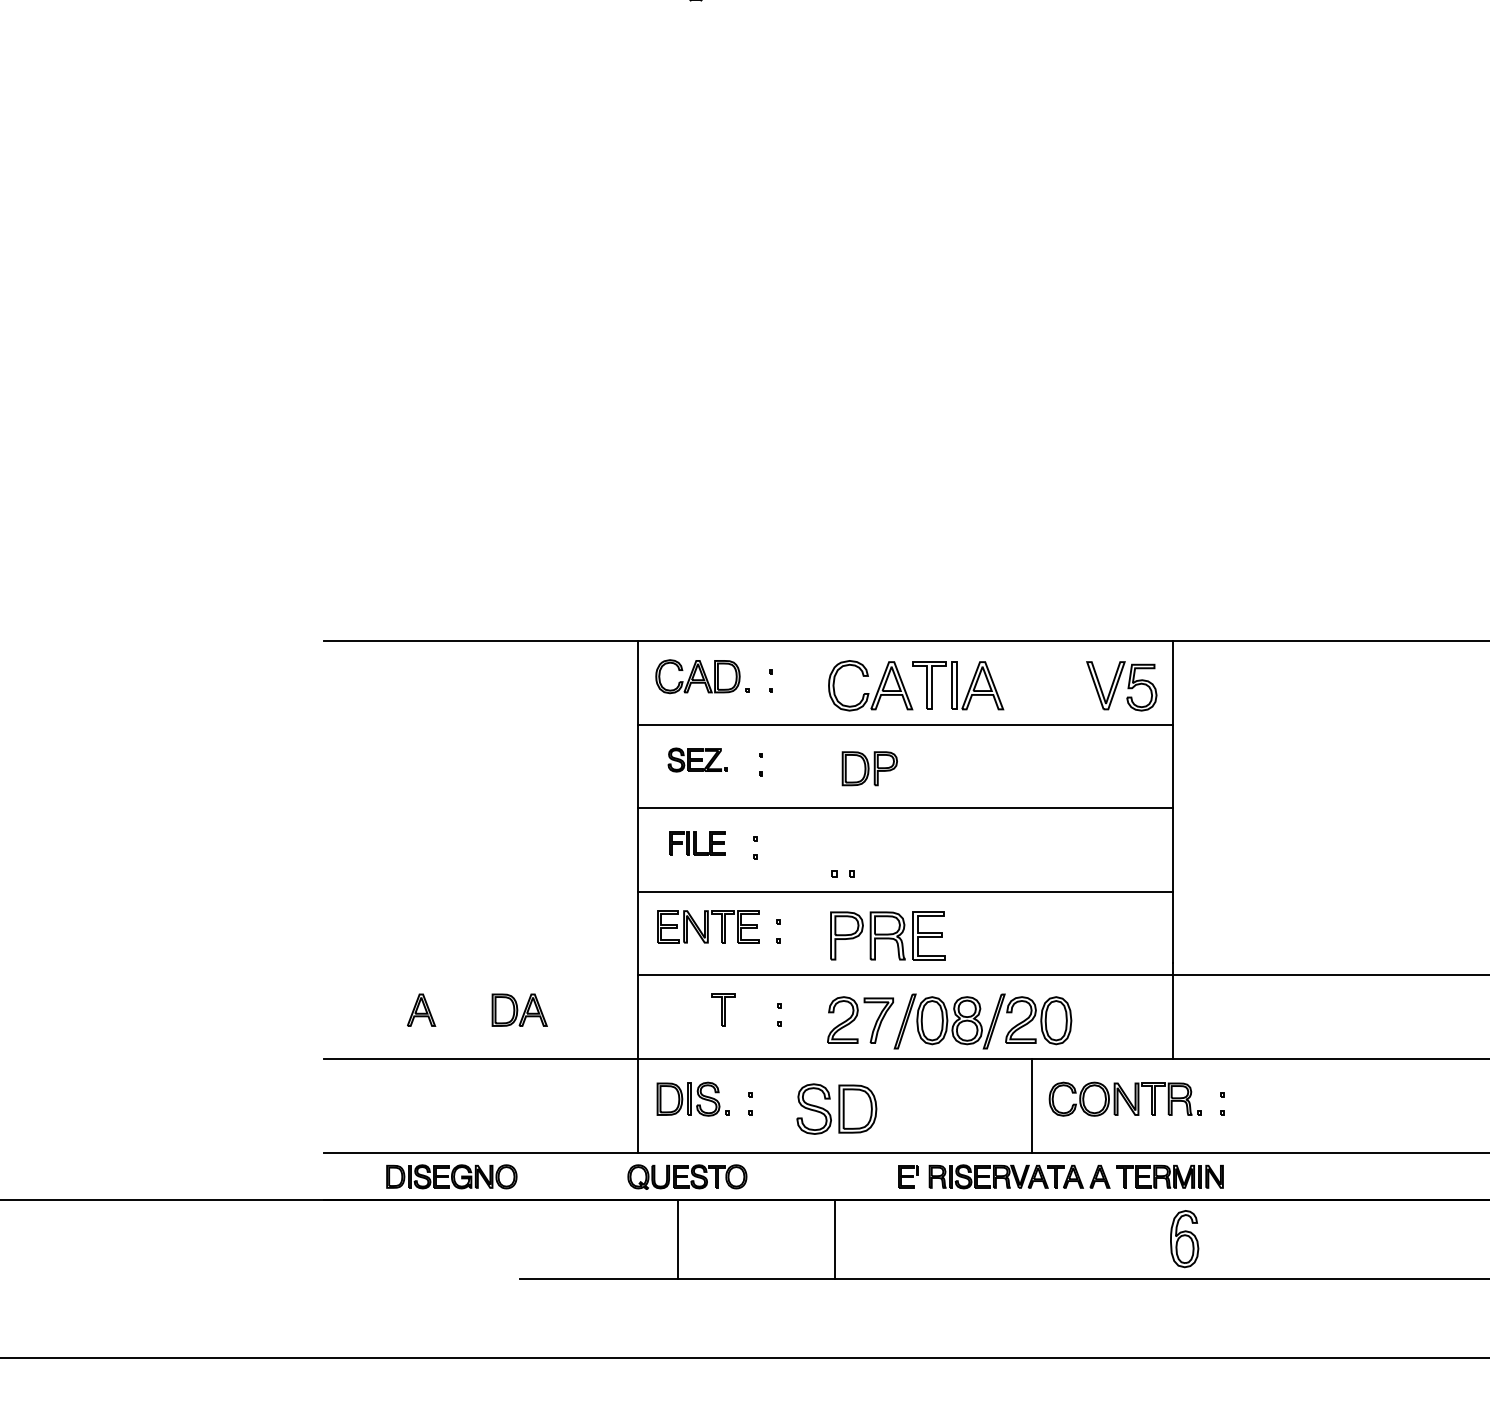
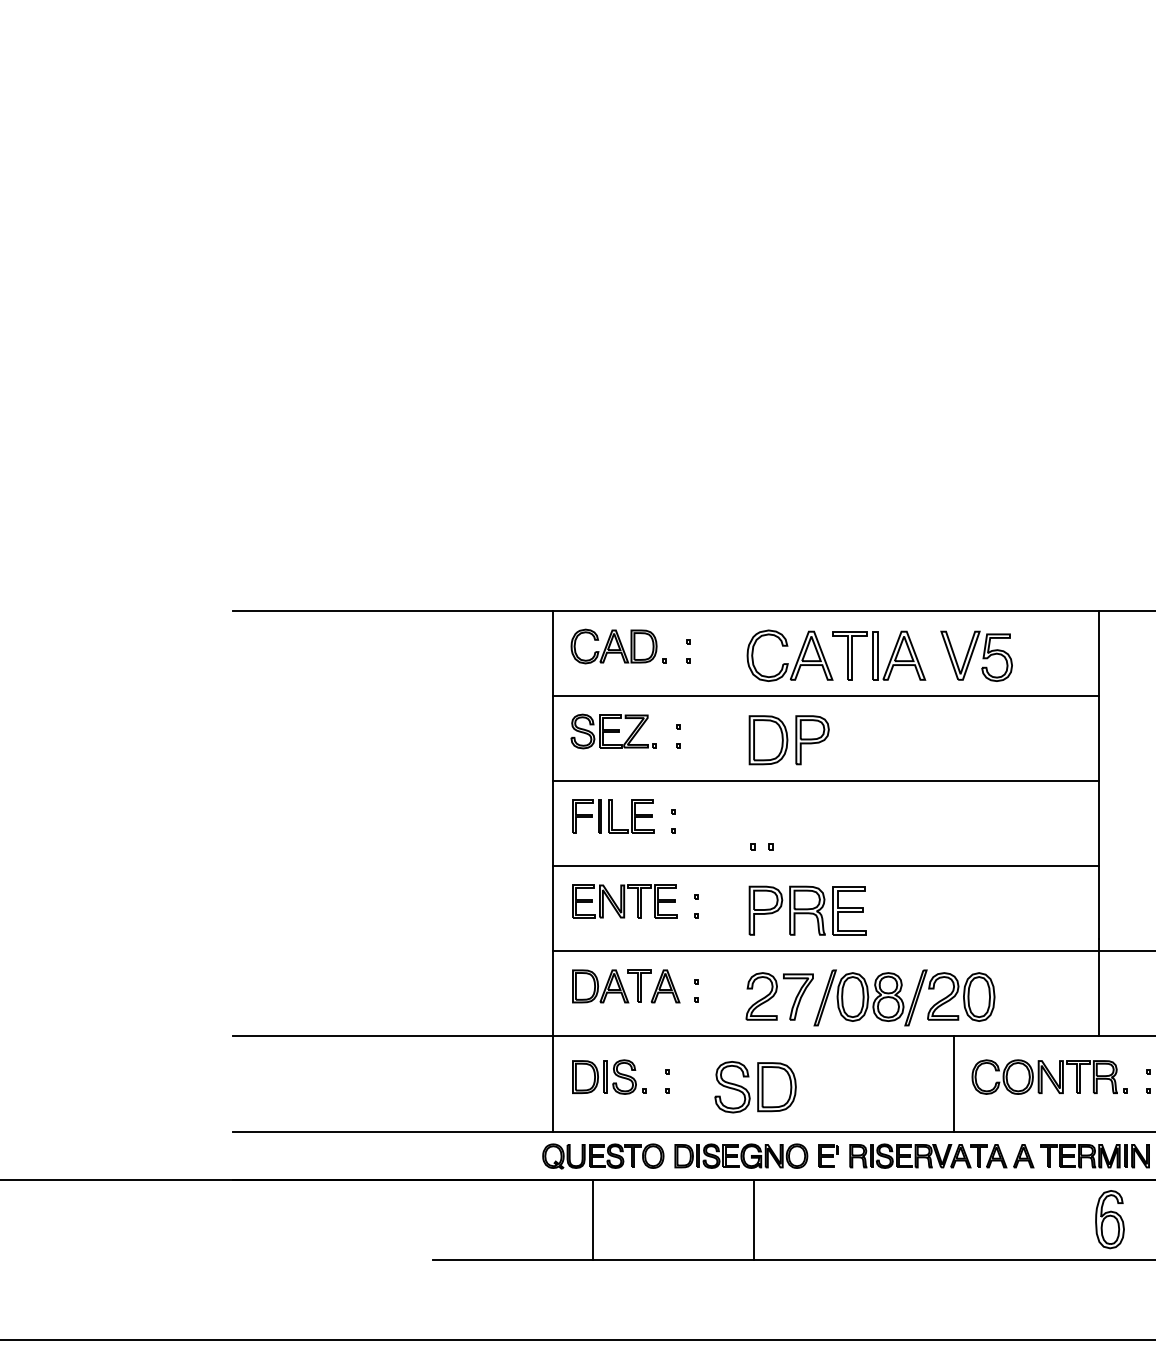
part: (1121, 686) -> (976, 656), moved
part: (697, 759) -> (613, 730), size x1.43
part: (869, 768) -> (788, 740), size x1.43
part: (697, 843) -> (613, 816), size x1.43
part: (421, 1009) -> (665, 985), moved
part: (519, 1009) -> (600, 985), moved
part: (451, 1176) -> (740, 1155), moved

